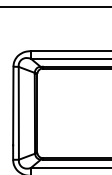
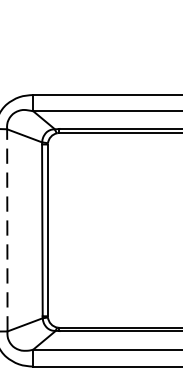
line: (18, 112) -> (6, 228), solid -> dashed

